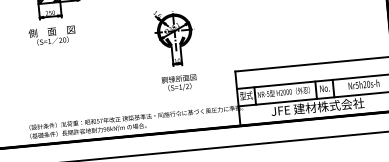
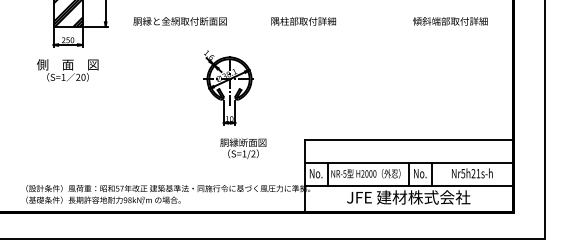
text: (179, 83) -> (243, 148), moved
text: (368, 84) -> (478, 173), Nr5h20s-h -> Nr5h21s-h
text: (245, 95) -> (315, 173), 型式 -> No.

